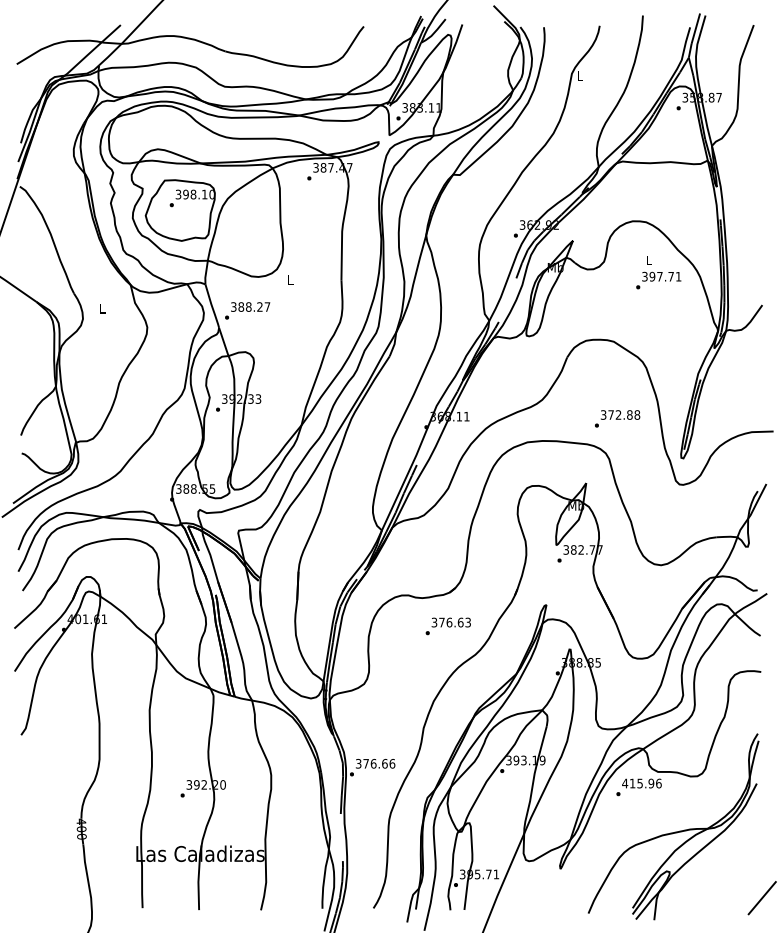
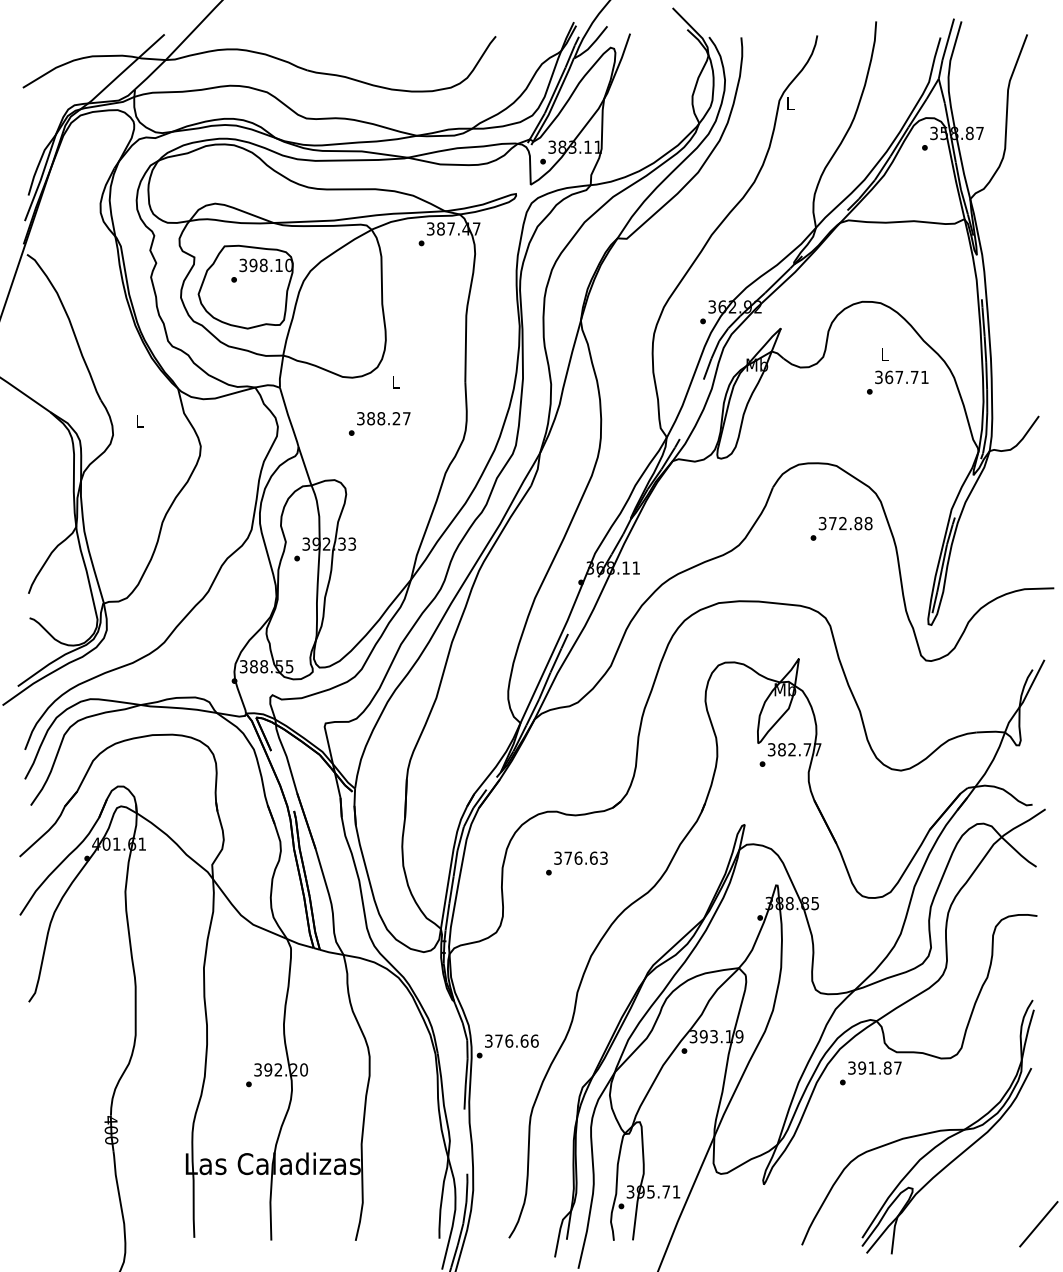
text: (652, 276) -> (889, 377), 397.71 -> 367.71
text: (247, 310) -> (379, 423), moved
text: (617, 418) -> (841, 528), moved
text: (447, 626) -> (575, 863), moved
text: (641, 783) -> (874, 1068), 415.96 -> 391.87

